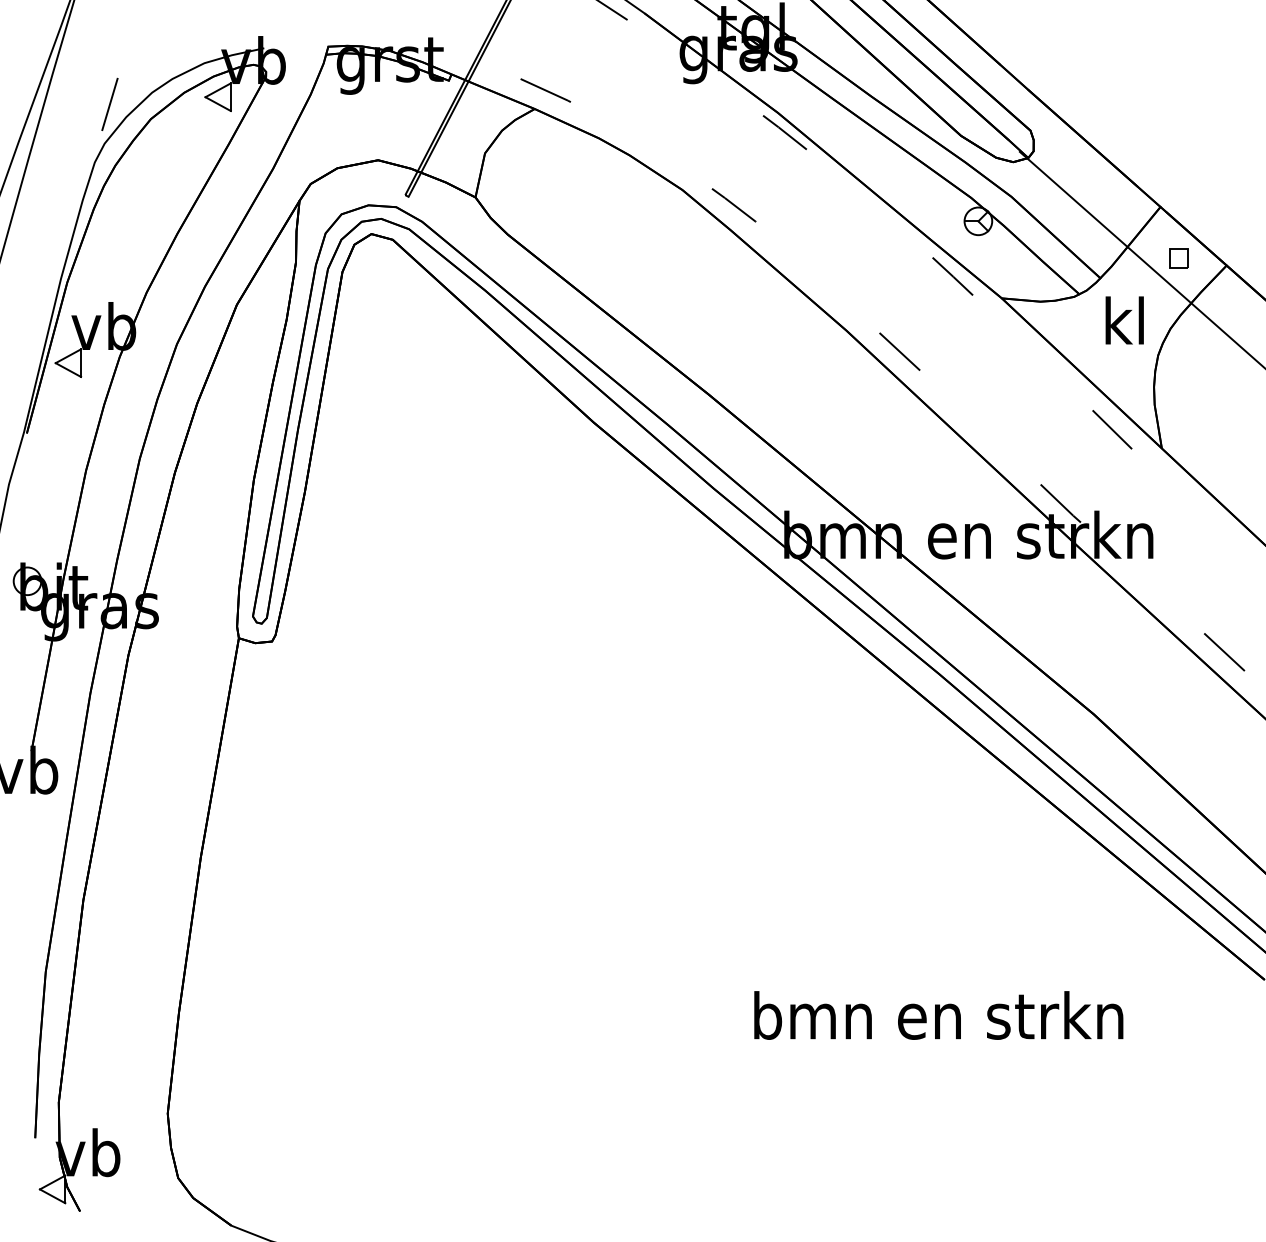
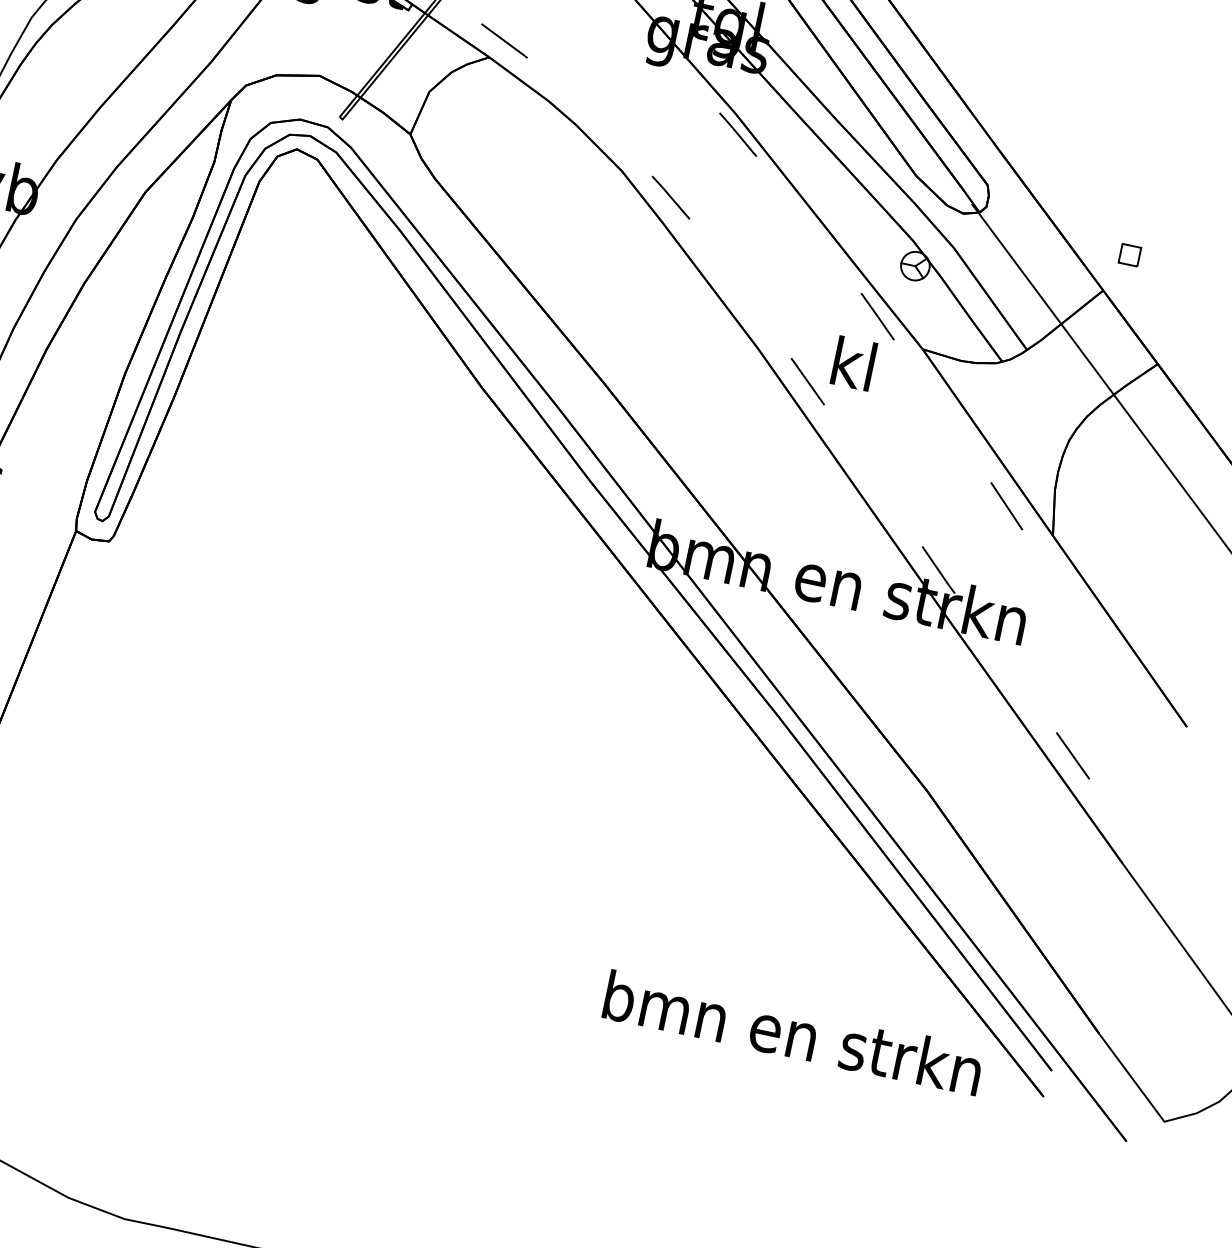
part: (1178, 258) -> (1129, 255), moved
text: (1124, 320) -> (853, 363), moved
text: (938, 1015) -> (793, 1033), moved

